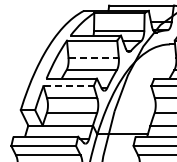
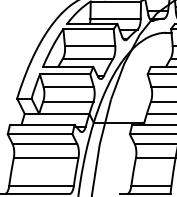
line: (94, 58) -> (90, 46), dashed -> solid
line: (69, 86) -> (65, 74), dashed -> solid

